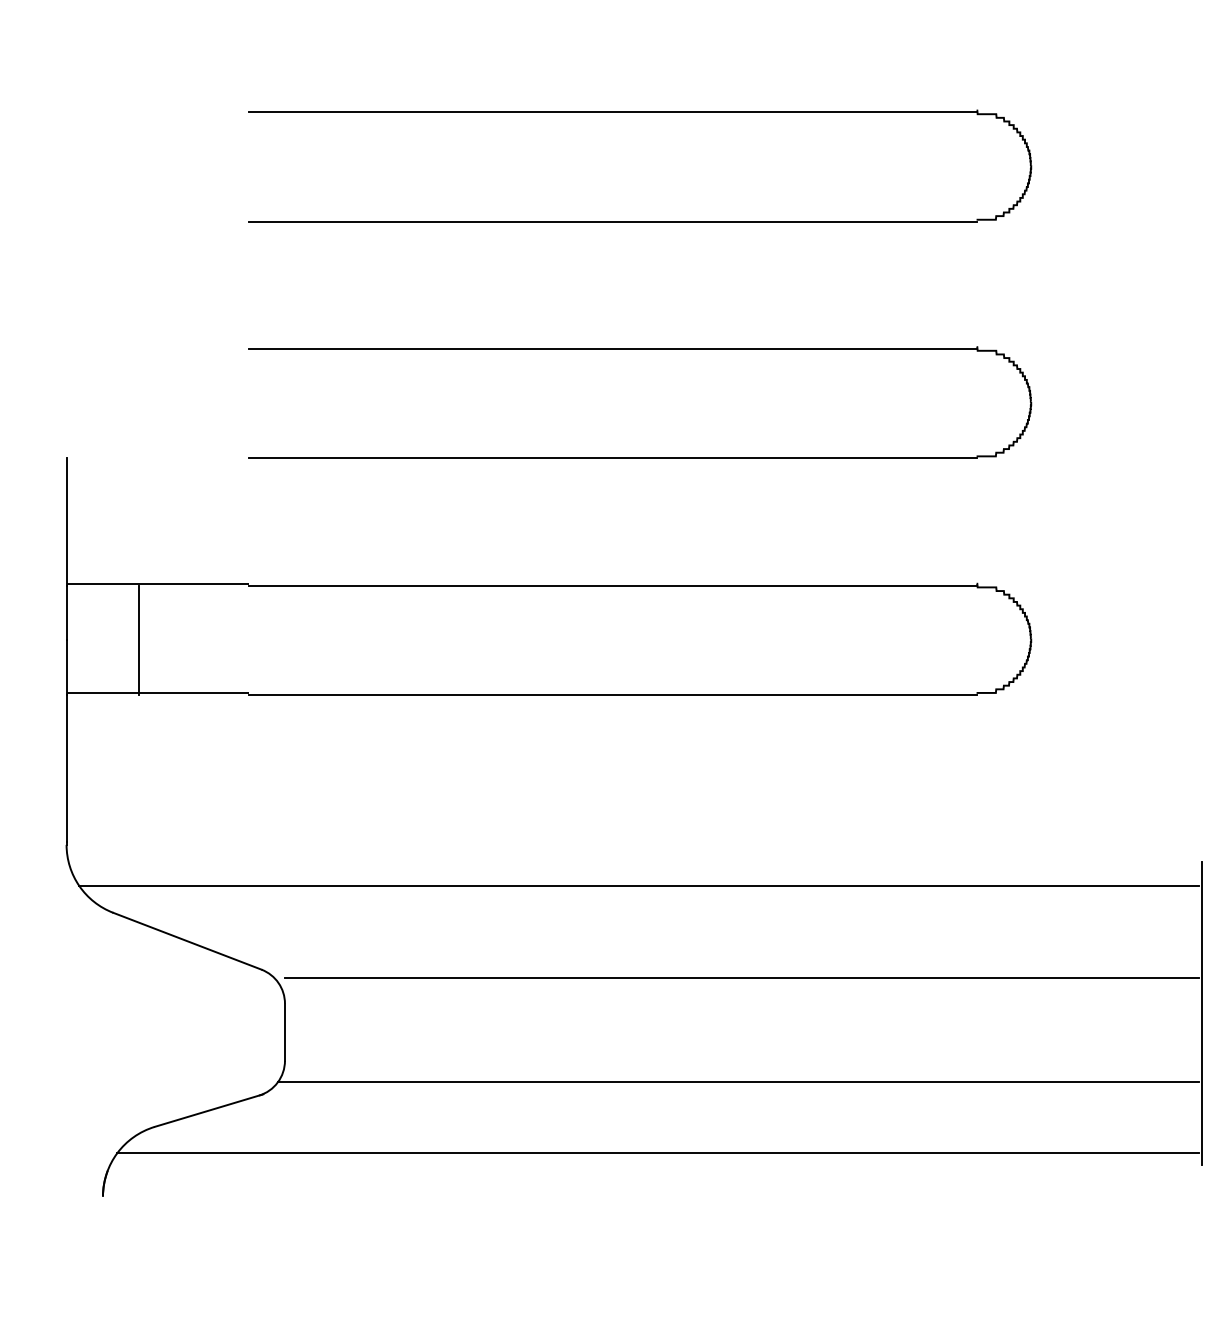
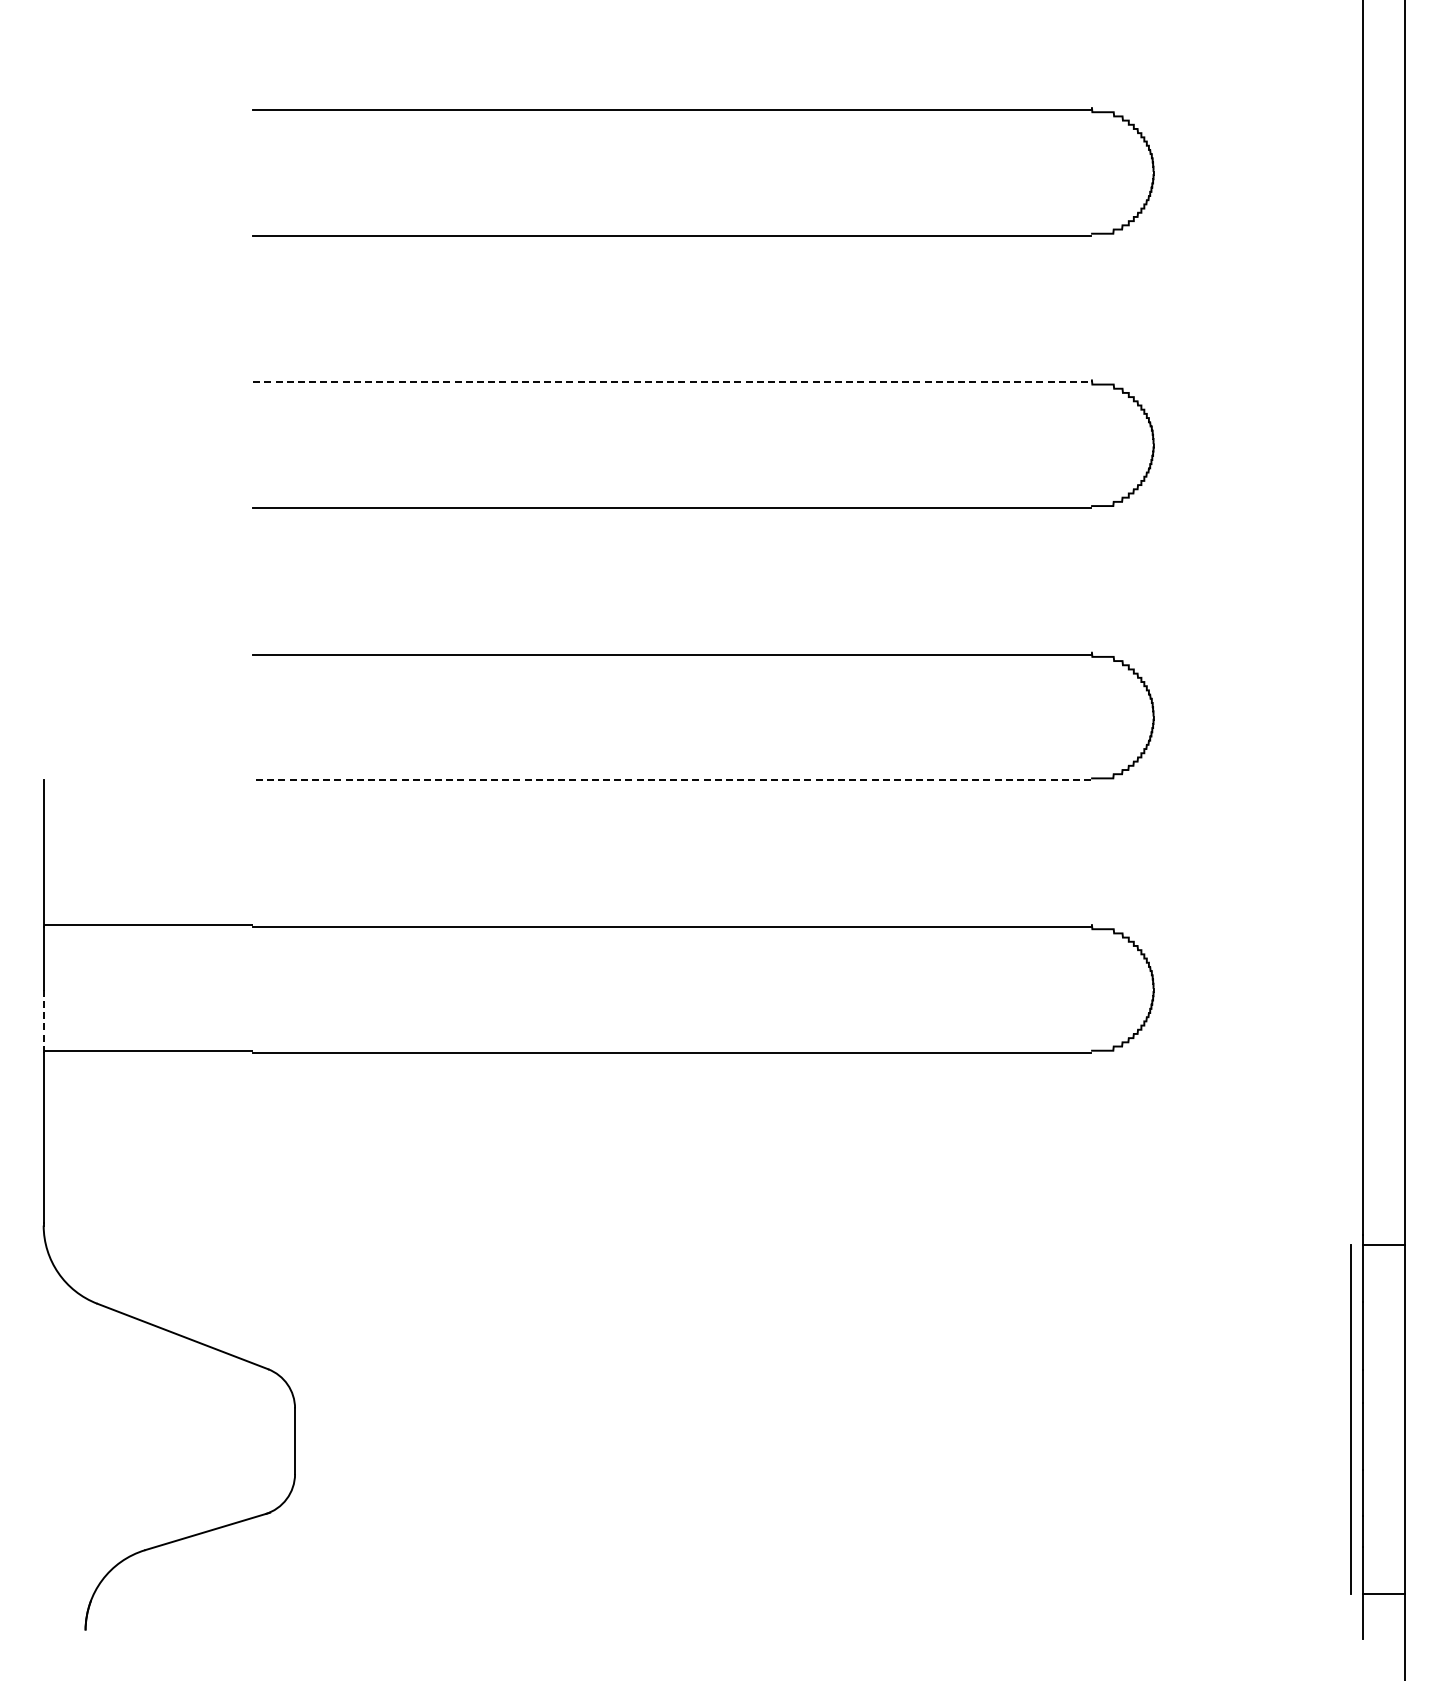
line: (612, 112) -> (672, 382), solid -> dashed
line: (612, 458) -> (672, 780), solid -> dashed
line: (139, 639) -> (127, 989), removed
line: (66, 666) -> (43, 1020), solid -> dashed
line: (638, 886) -> (702, 1273), removed
line: (742, 977) -> (821, 1378), removed
line: (738, 1082) -> (816, 1499), removed
line: (658, 1153) -> (724, 1580), removed

